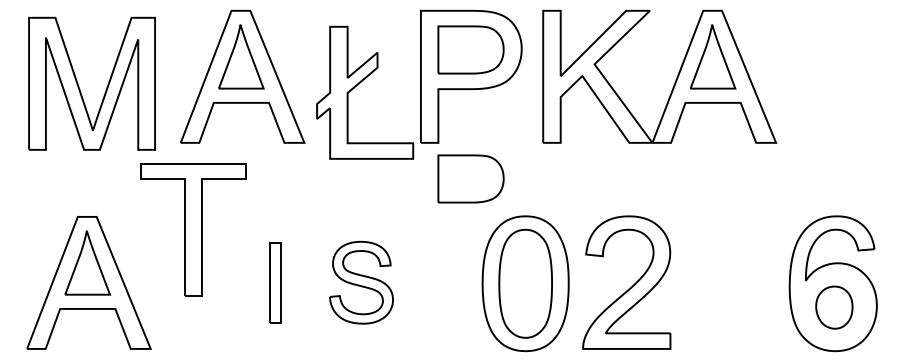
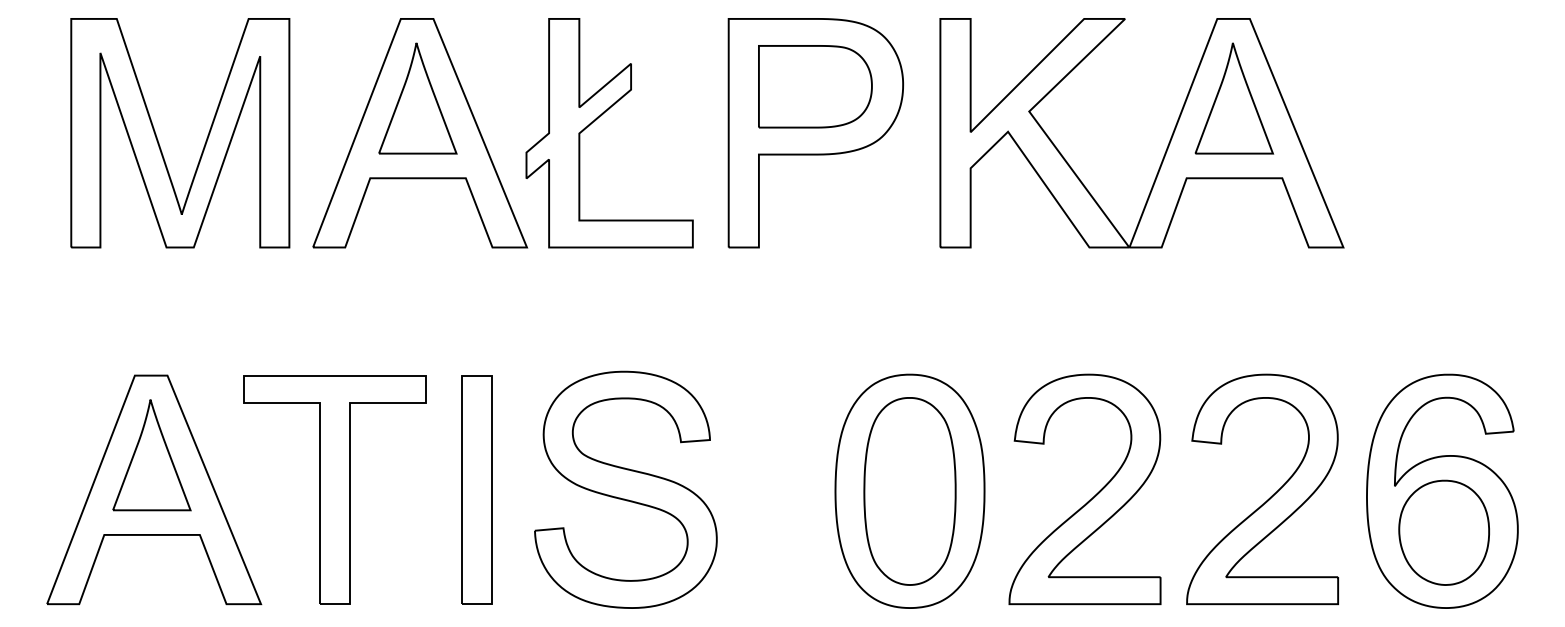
part: (358, 85) -> (598, 120), moved
part: (79, 86) -> (158, 137), moved
part: (470, 178) -> (814, 309), removed
part: (193, 229) -> (335, 489), moved
part: (275, 282) -> (477, 489), size x1.67
part: (361, 282) -> (625, 489), size x1.67
part: (733, 286) -> (1269, 496), added
part: (834, 307) -> (1444, 532), size x1.43

